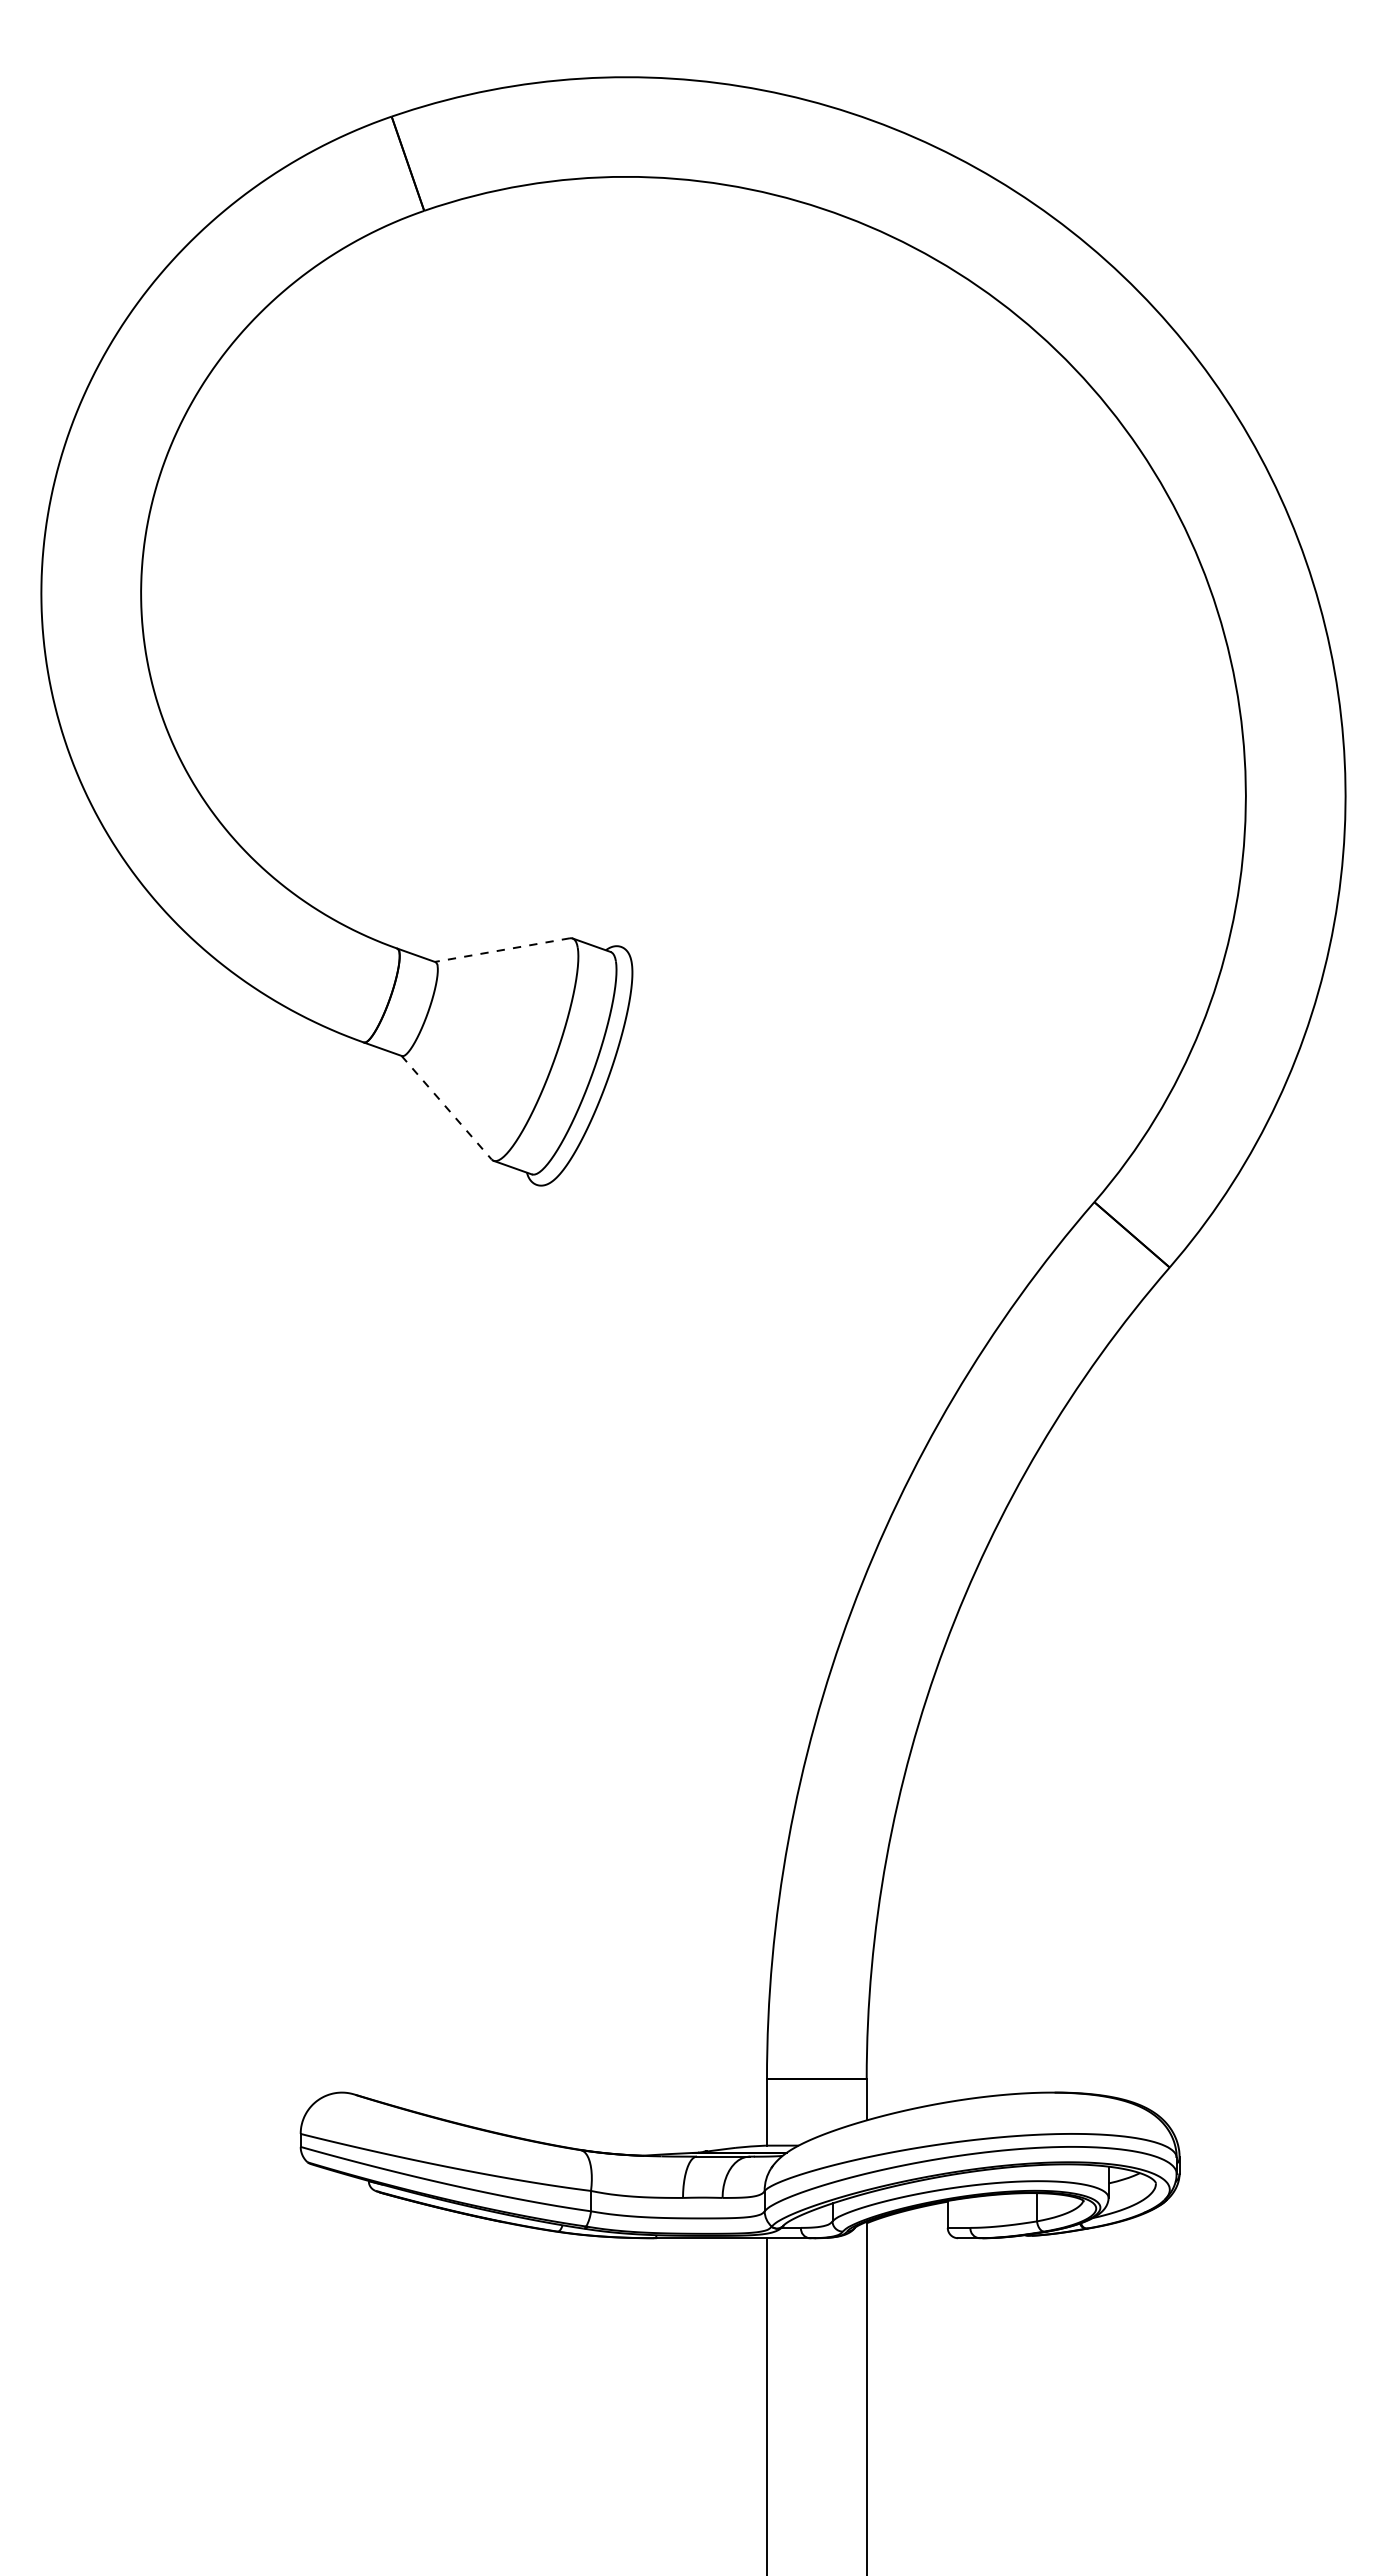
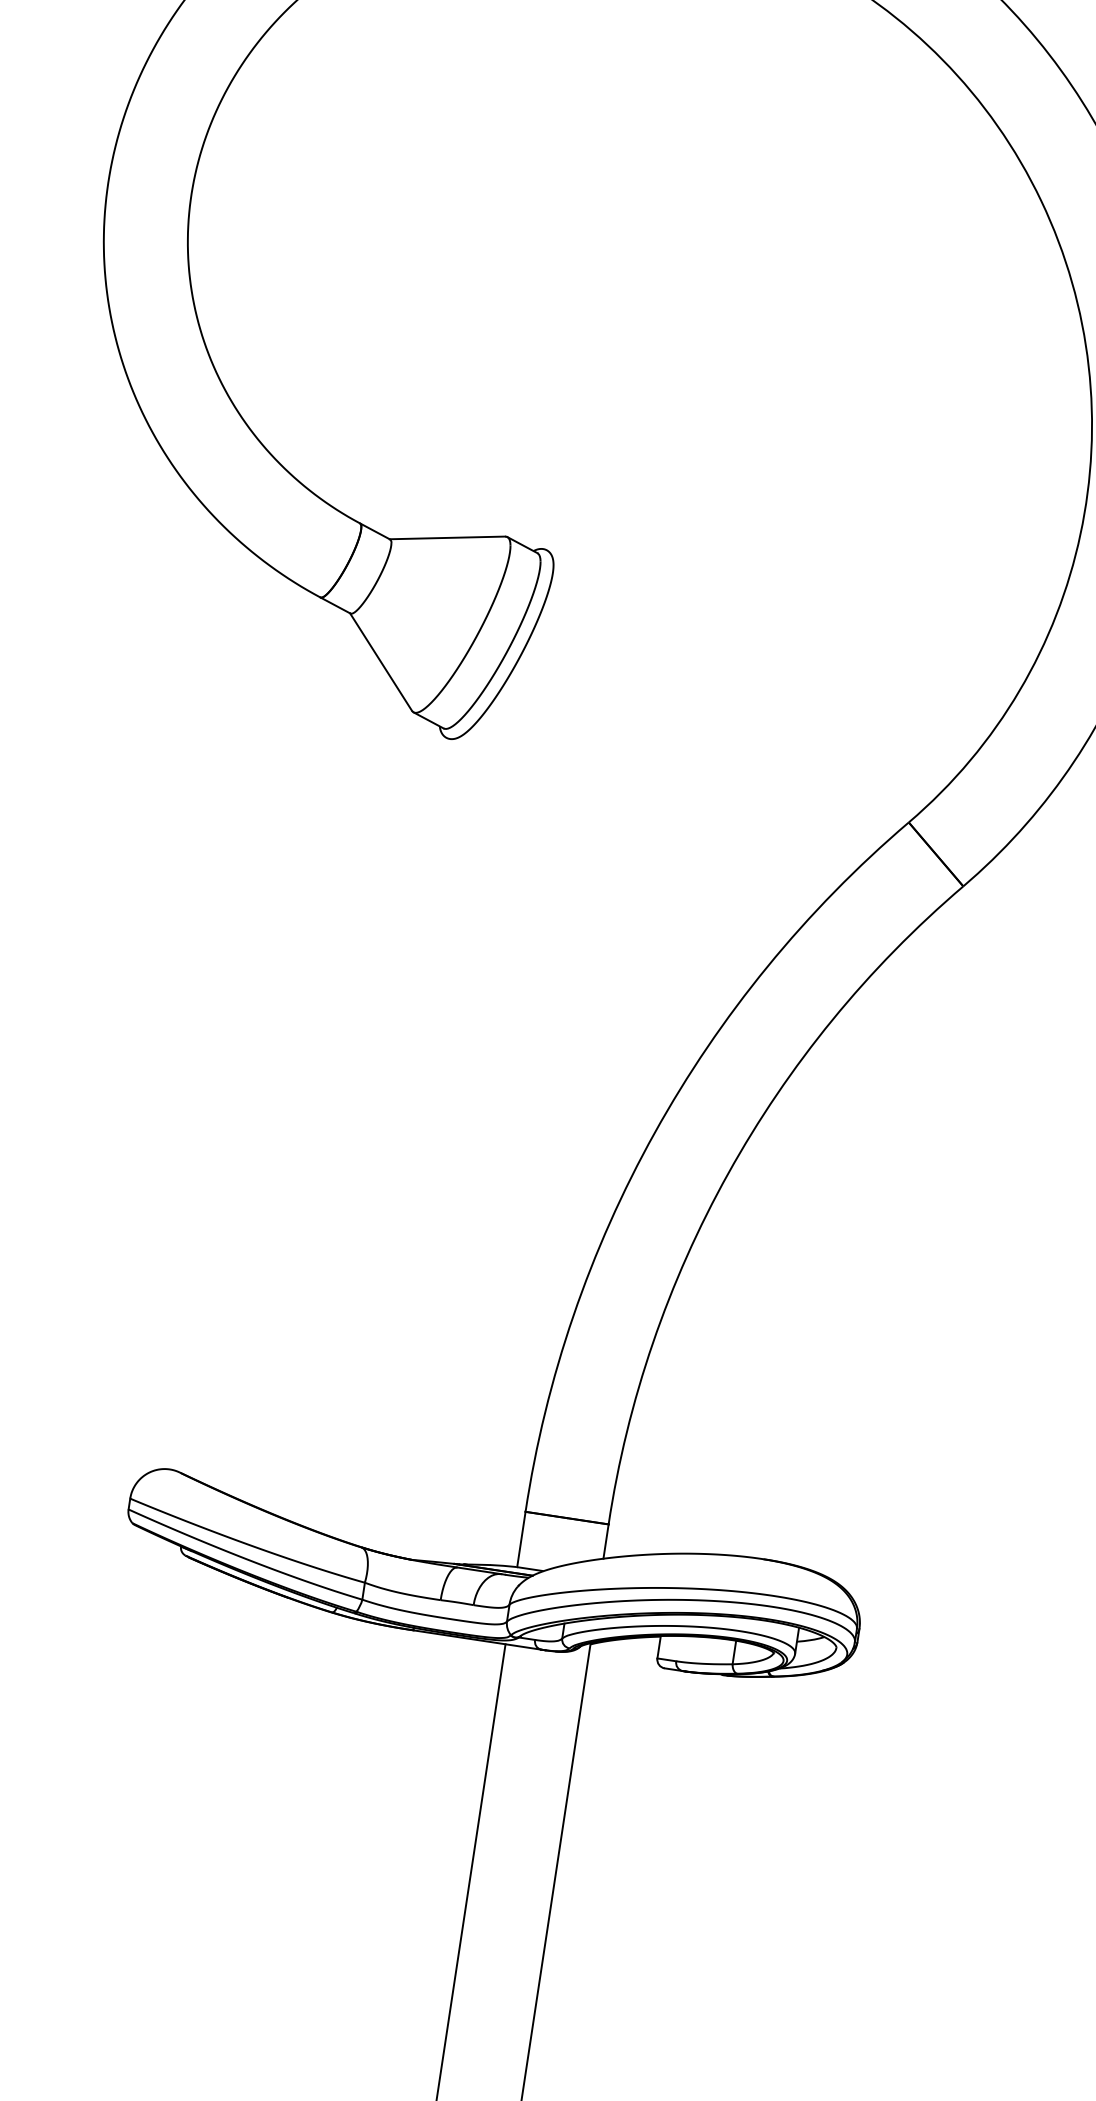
line: (502, 950) -> (447, 538), dashed -> solid
line: (446, 1107) -> (381, 661), dashed -> solid

